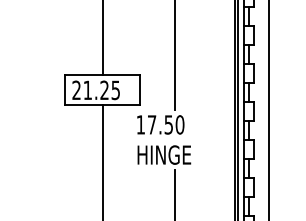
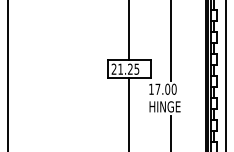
text: (168, 123) -> (167, 88), 17.50 -> 17.00

